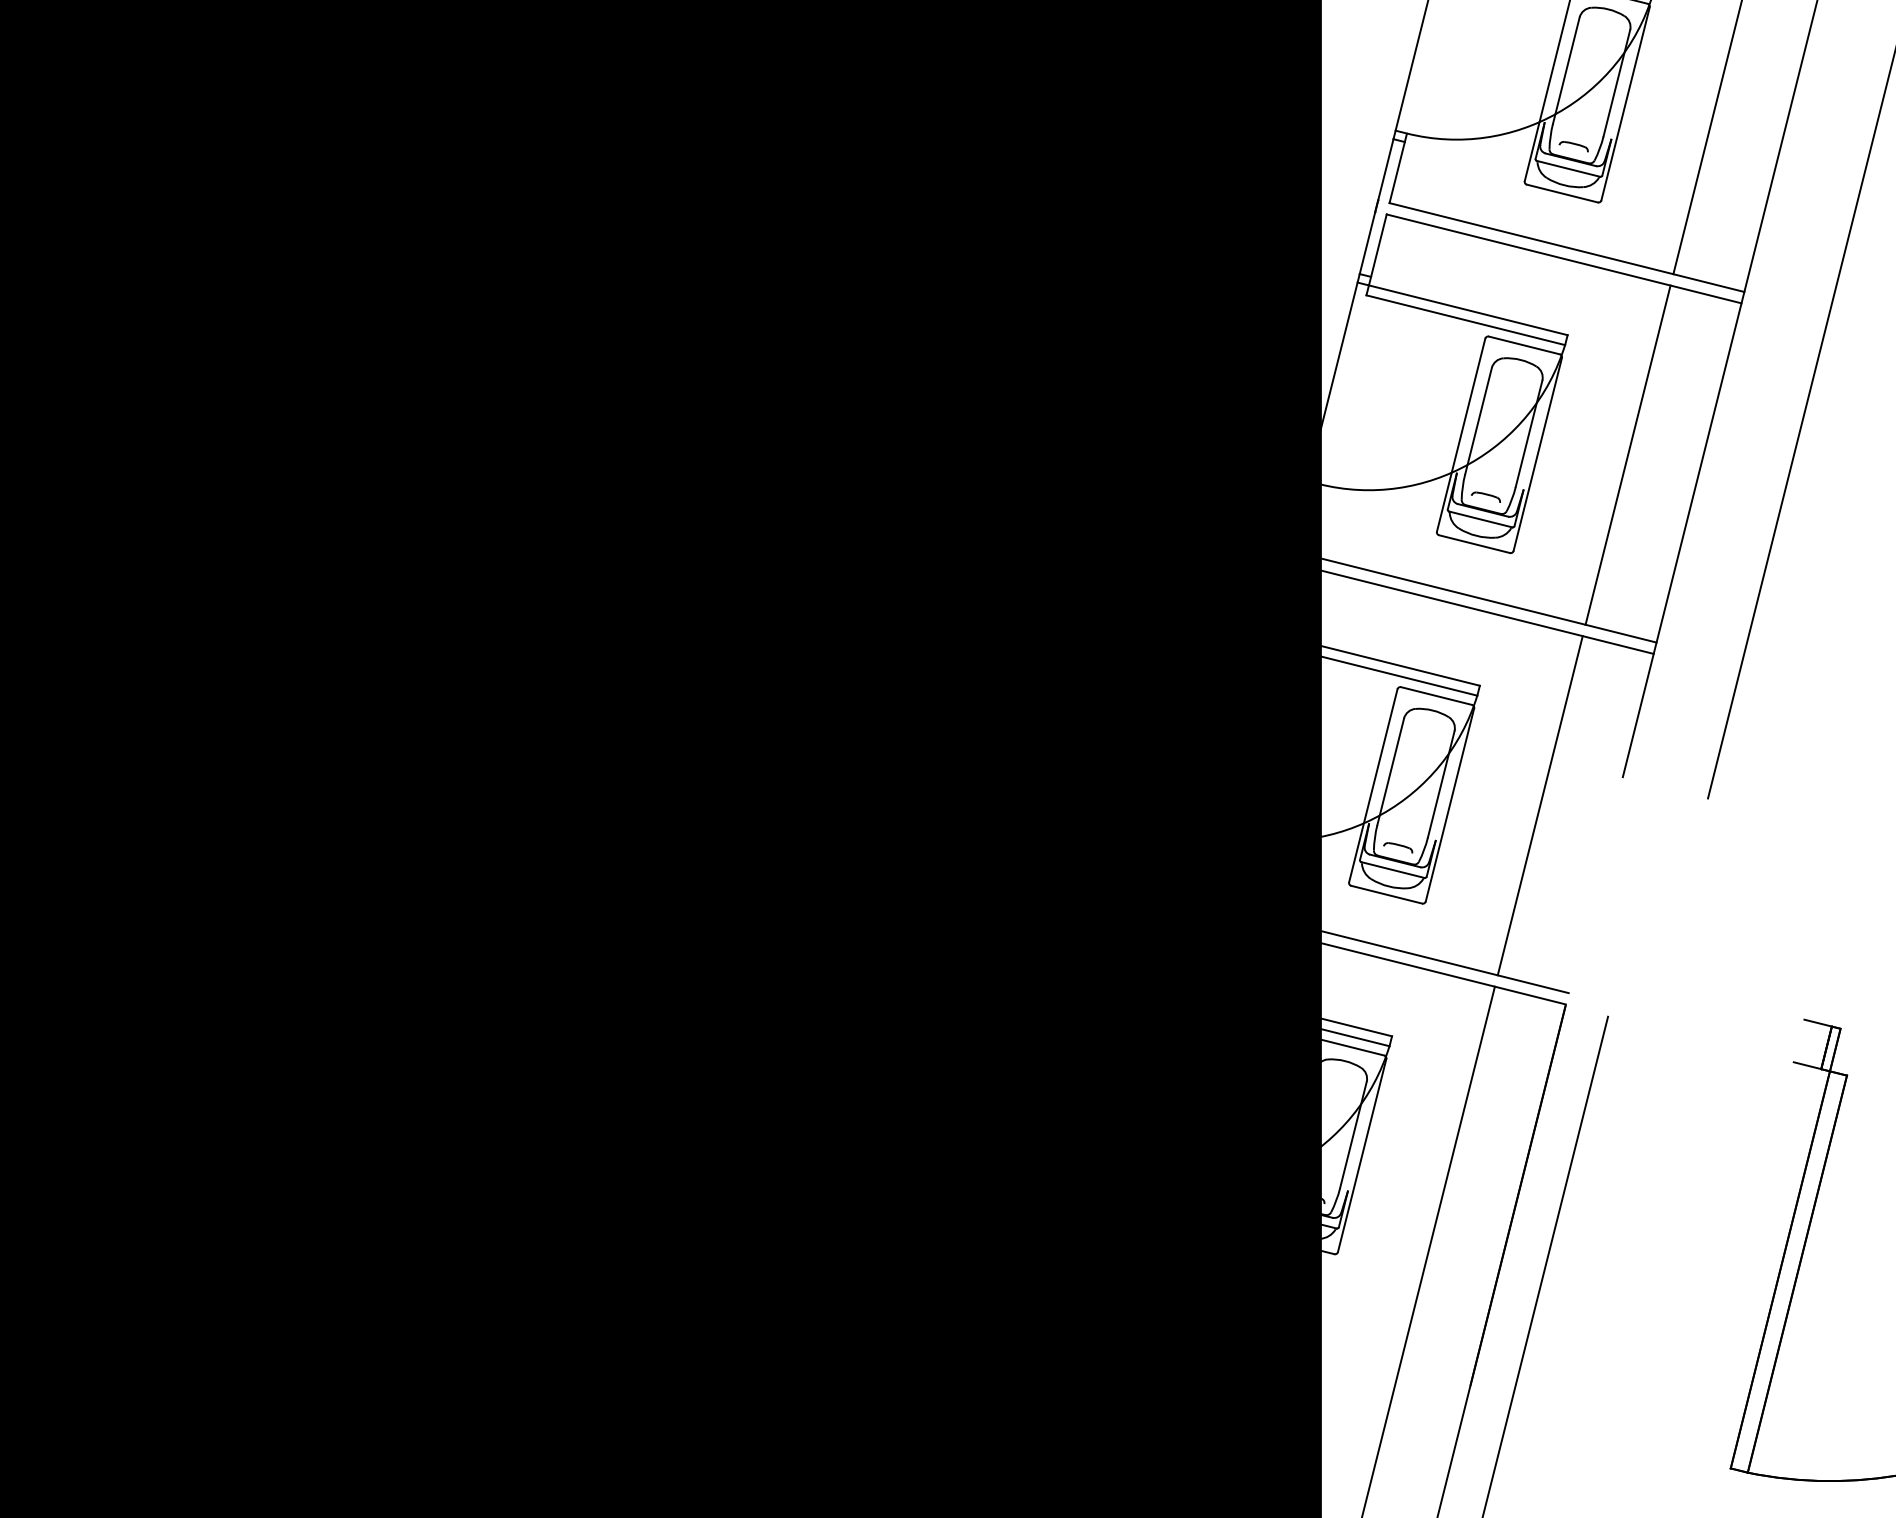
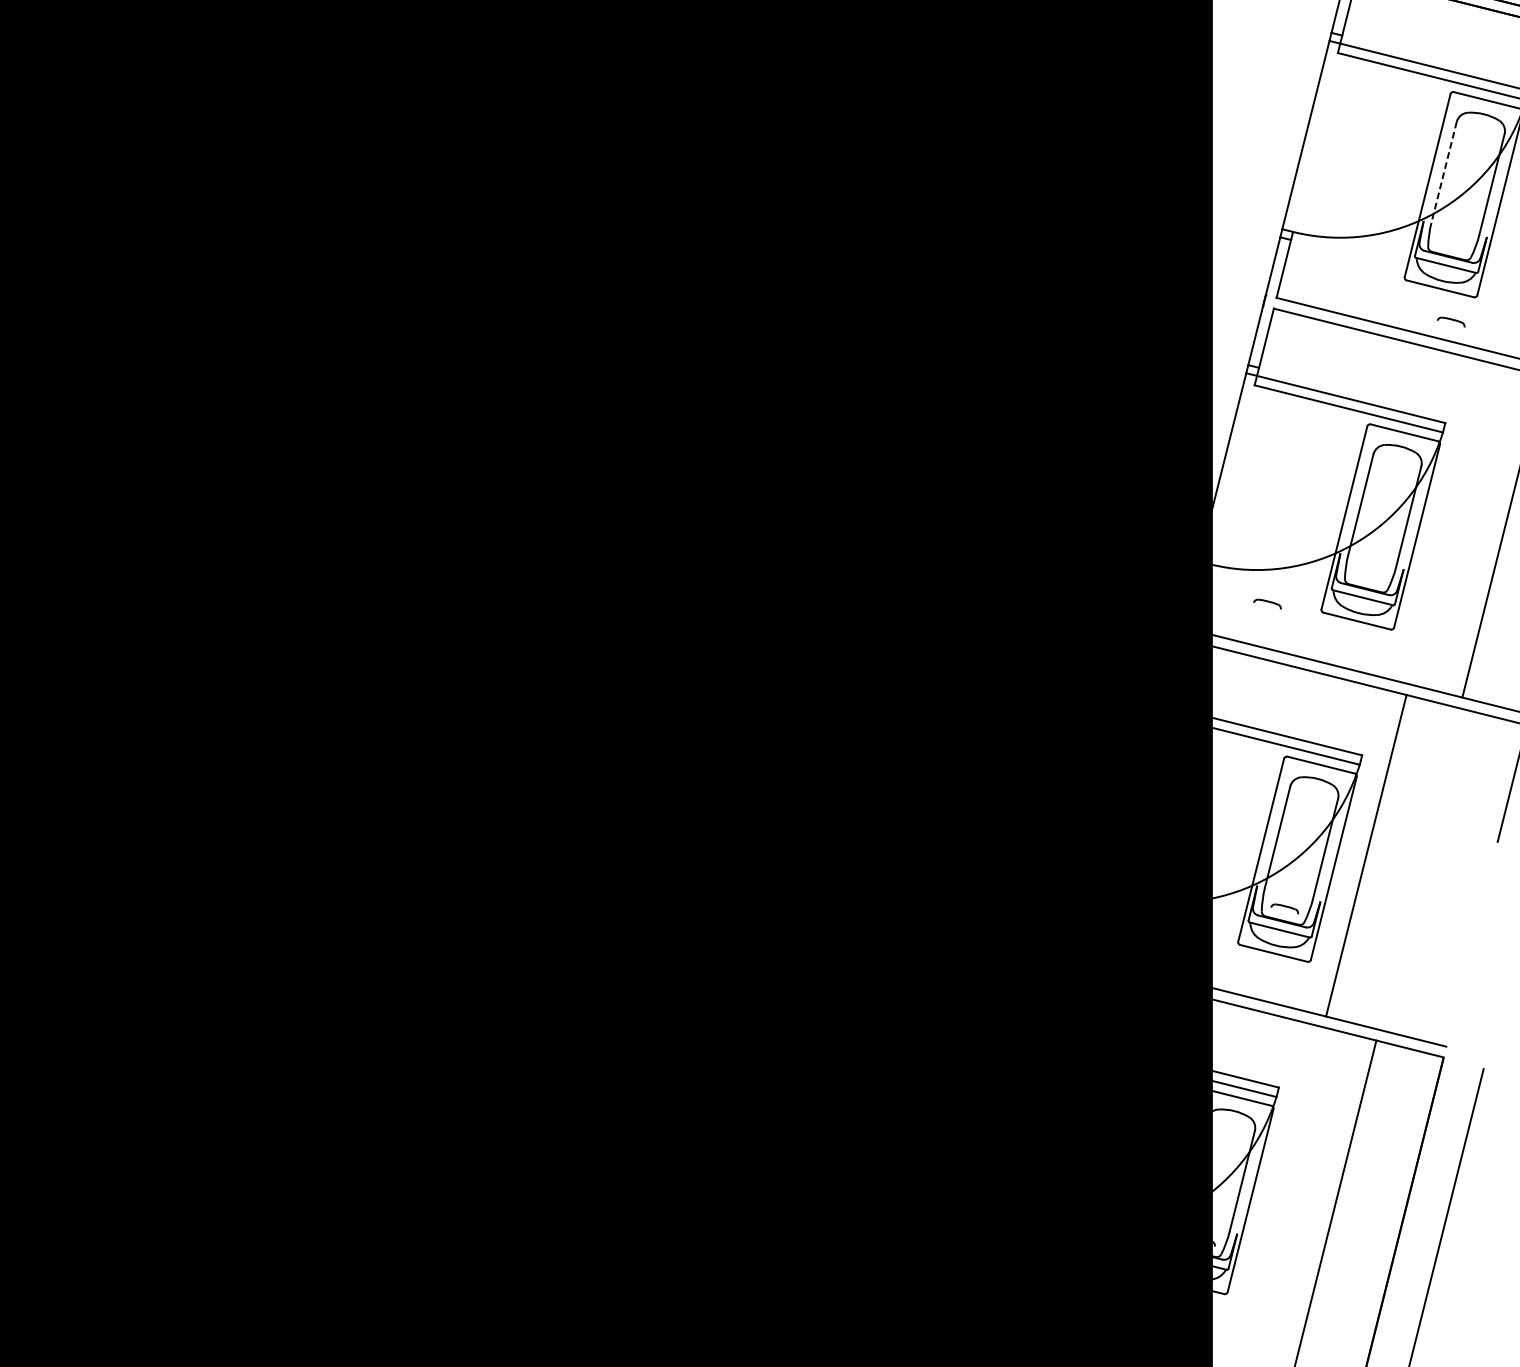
line: (1566, 70) -> (1444, 172), solid -> dashed
part: (1573, 146) -> (1450, 321), moved
part: (1485, 496) -> (1267, 603), moved
line: (1539, 805) -> (1365, 855), moved

